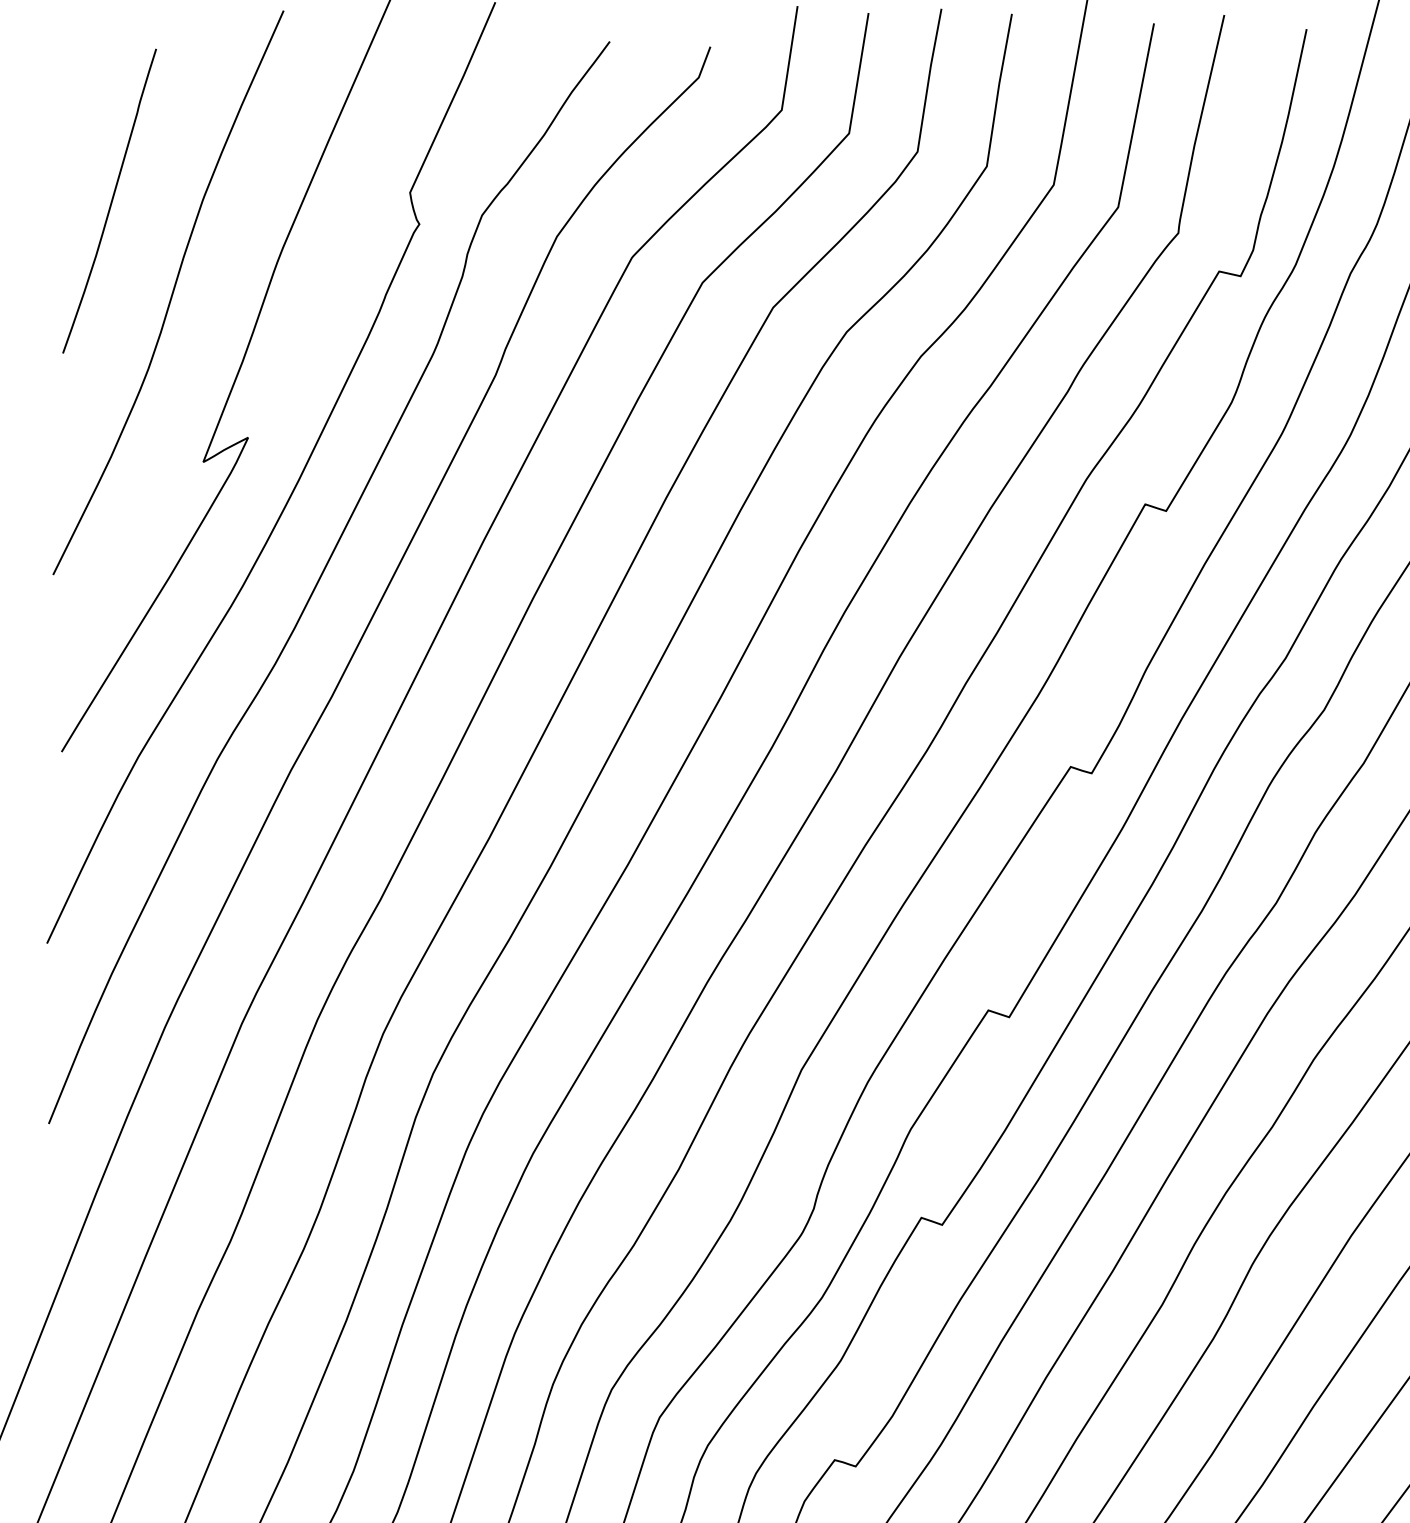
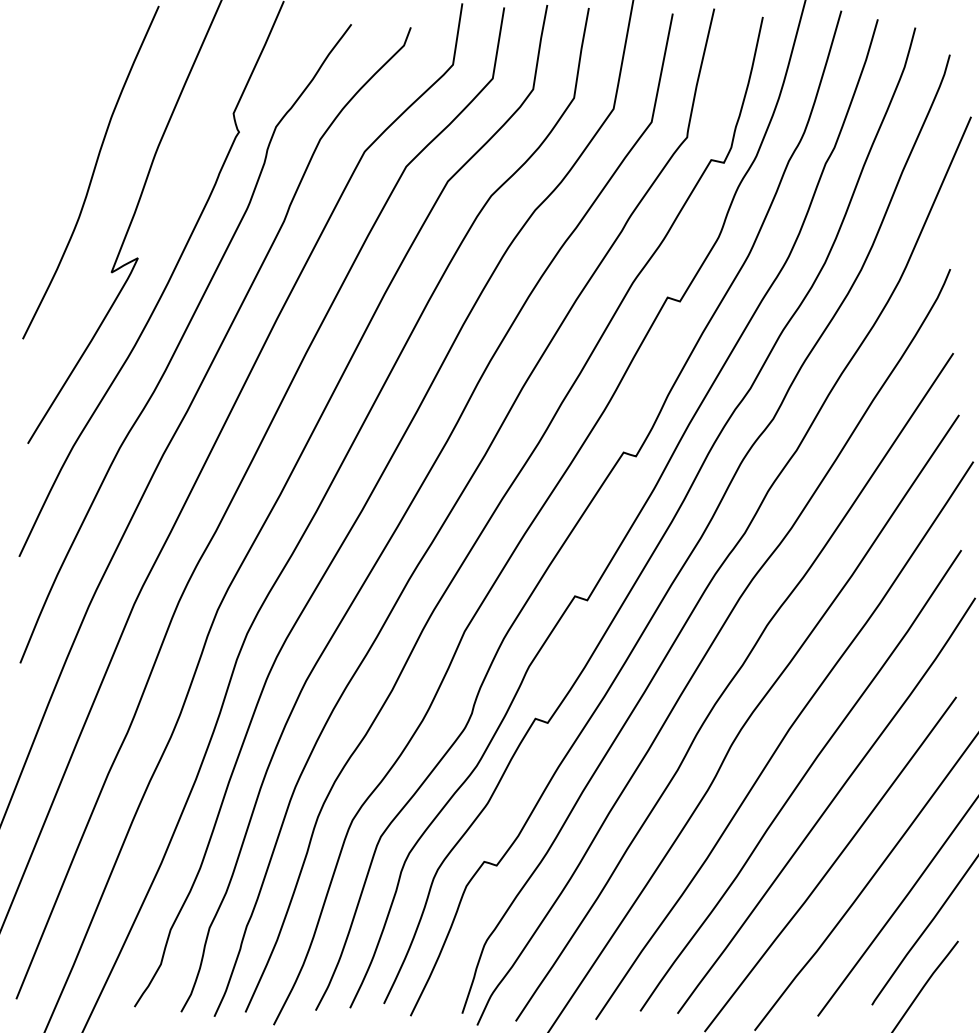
curve: (110, 201) -> (56, 118), removed

